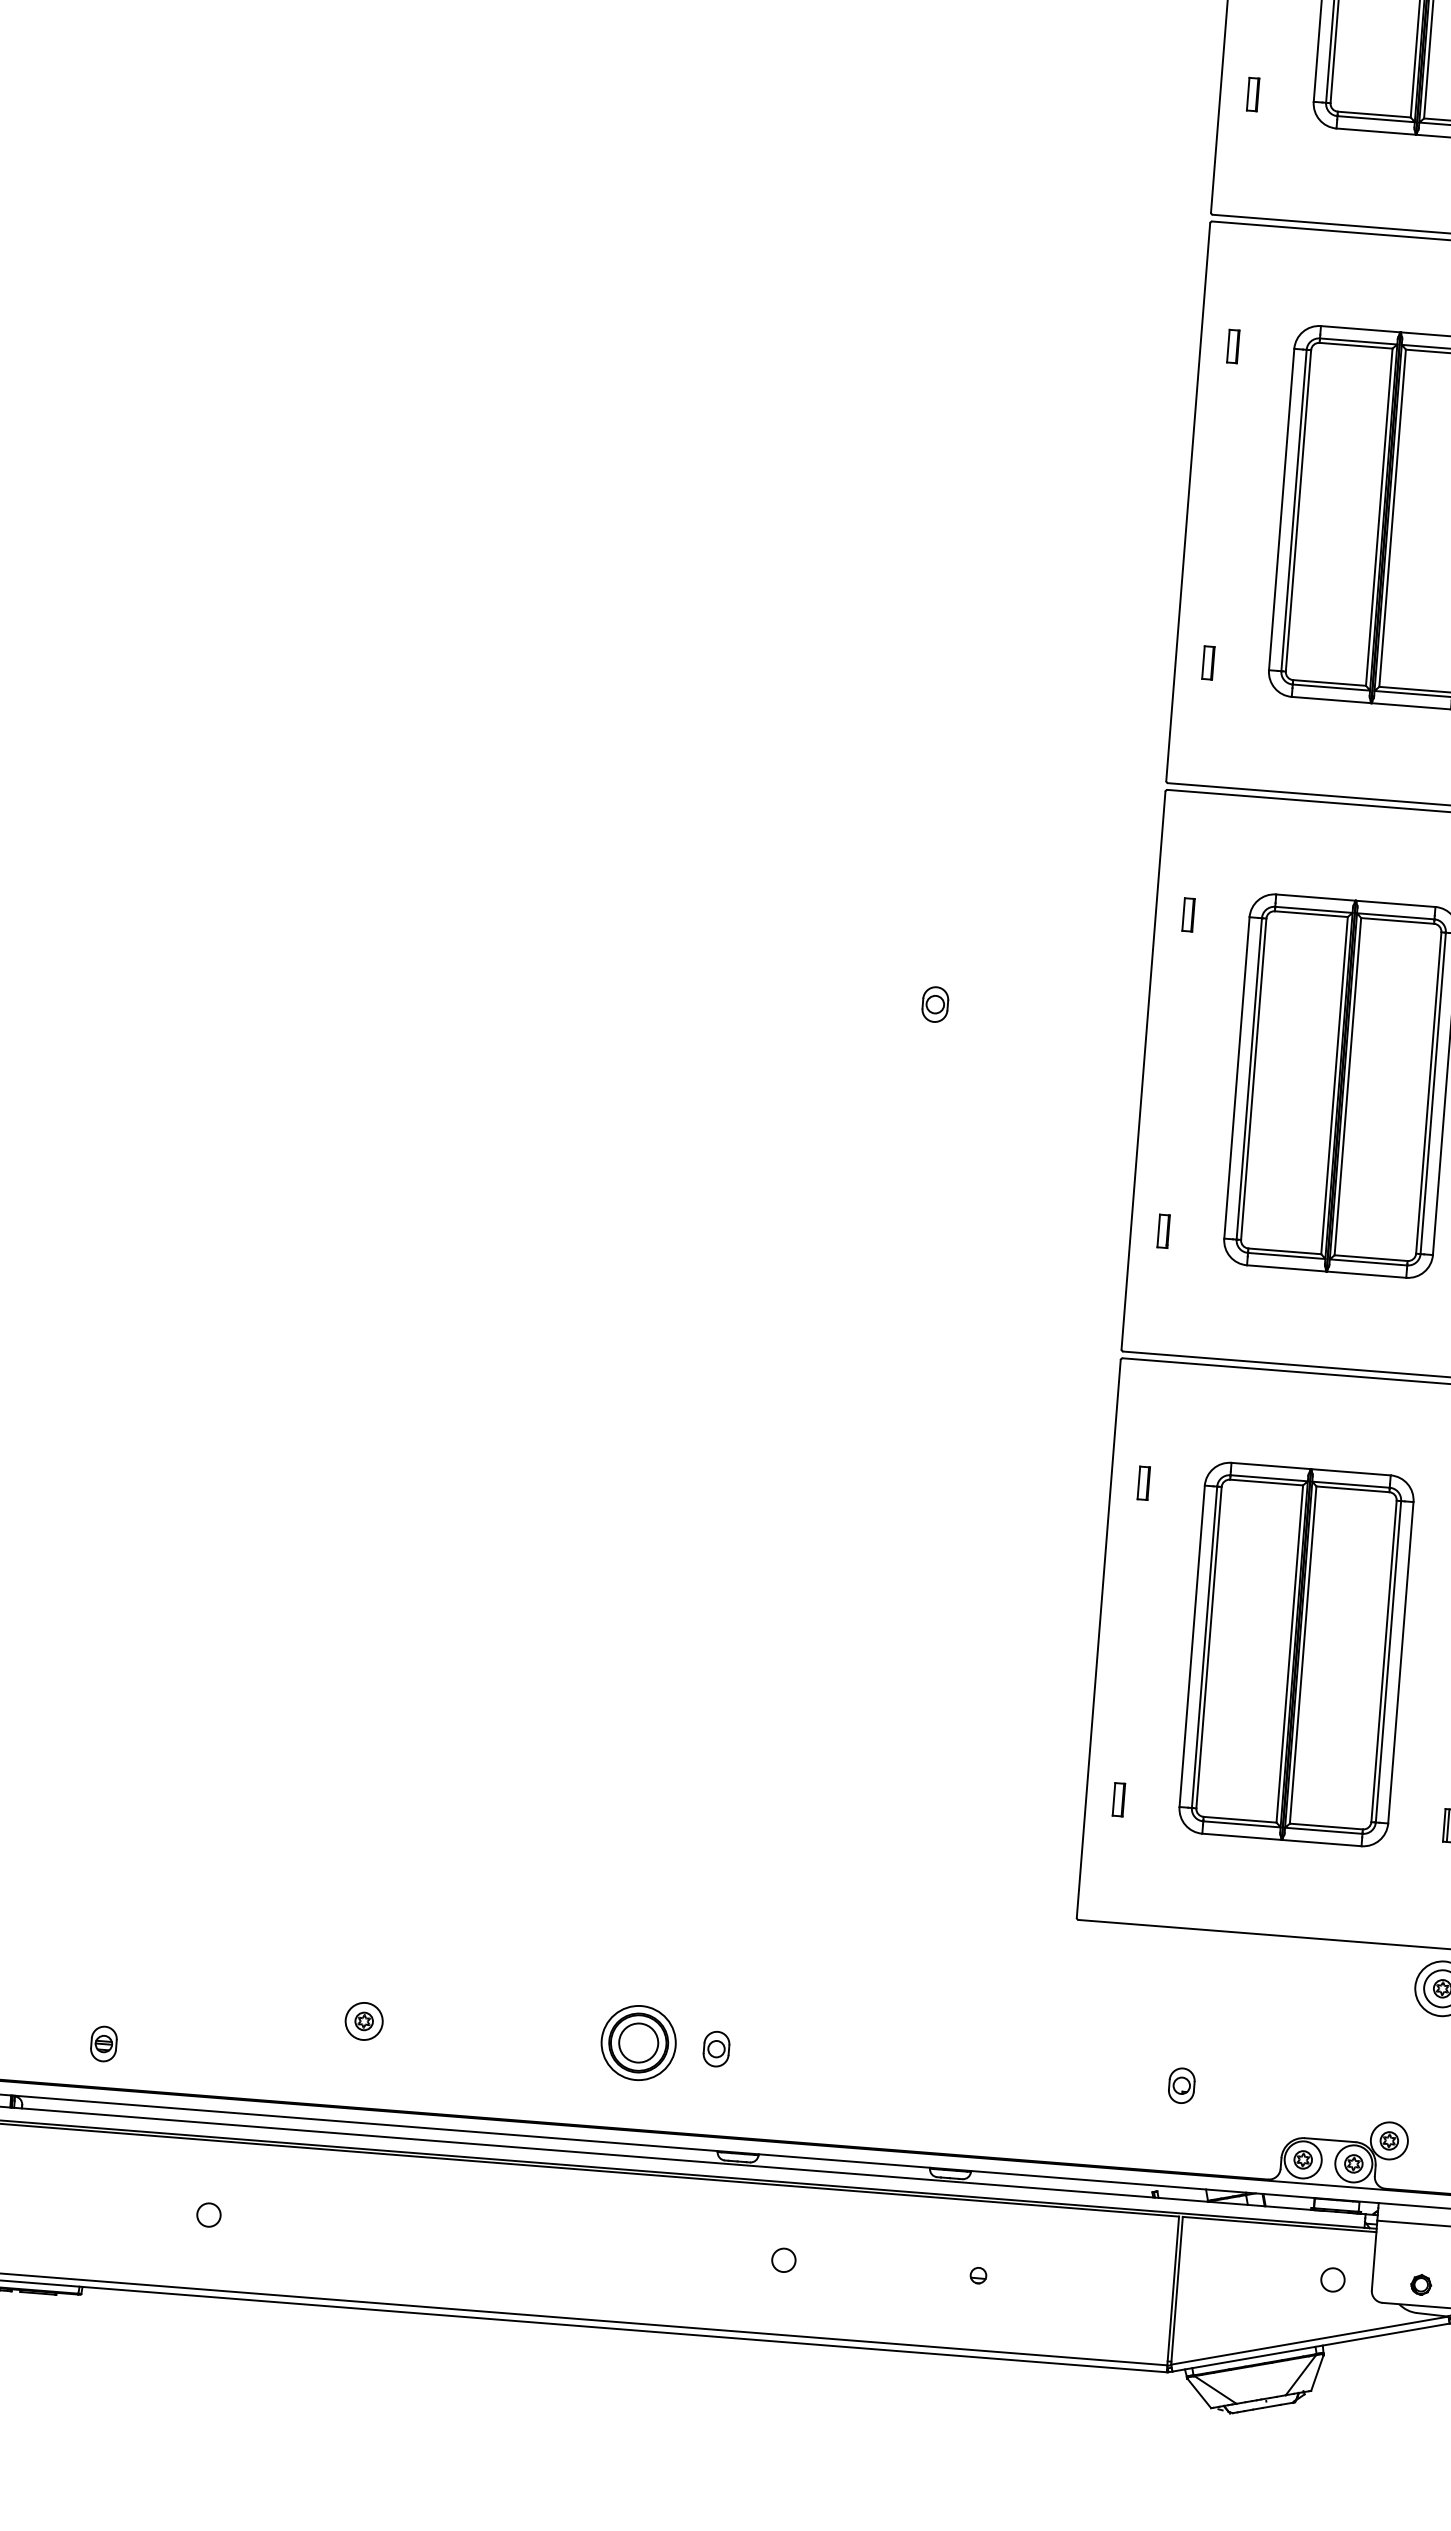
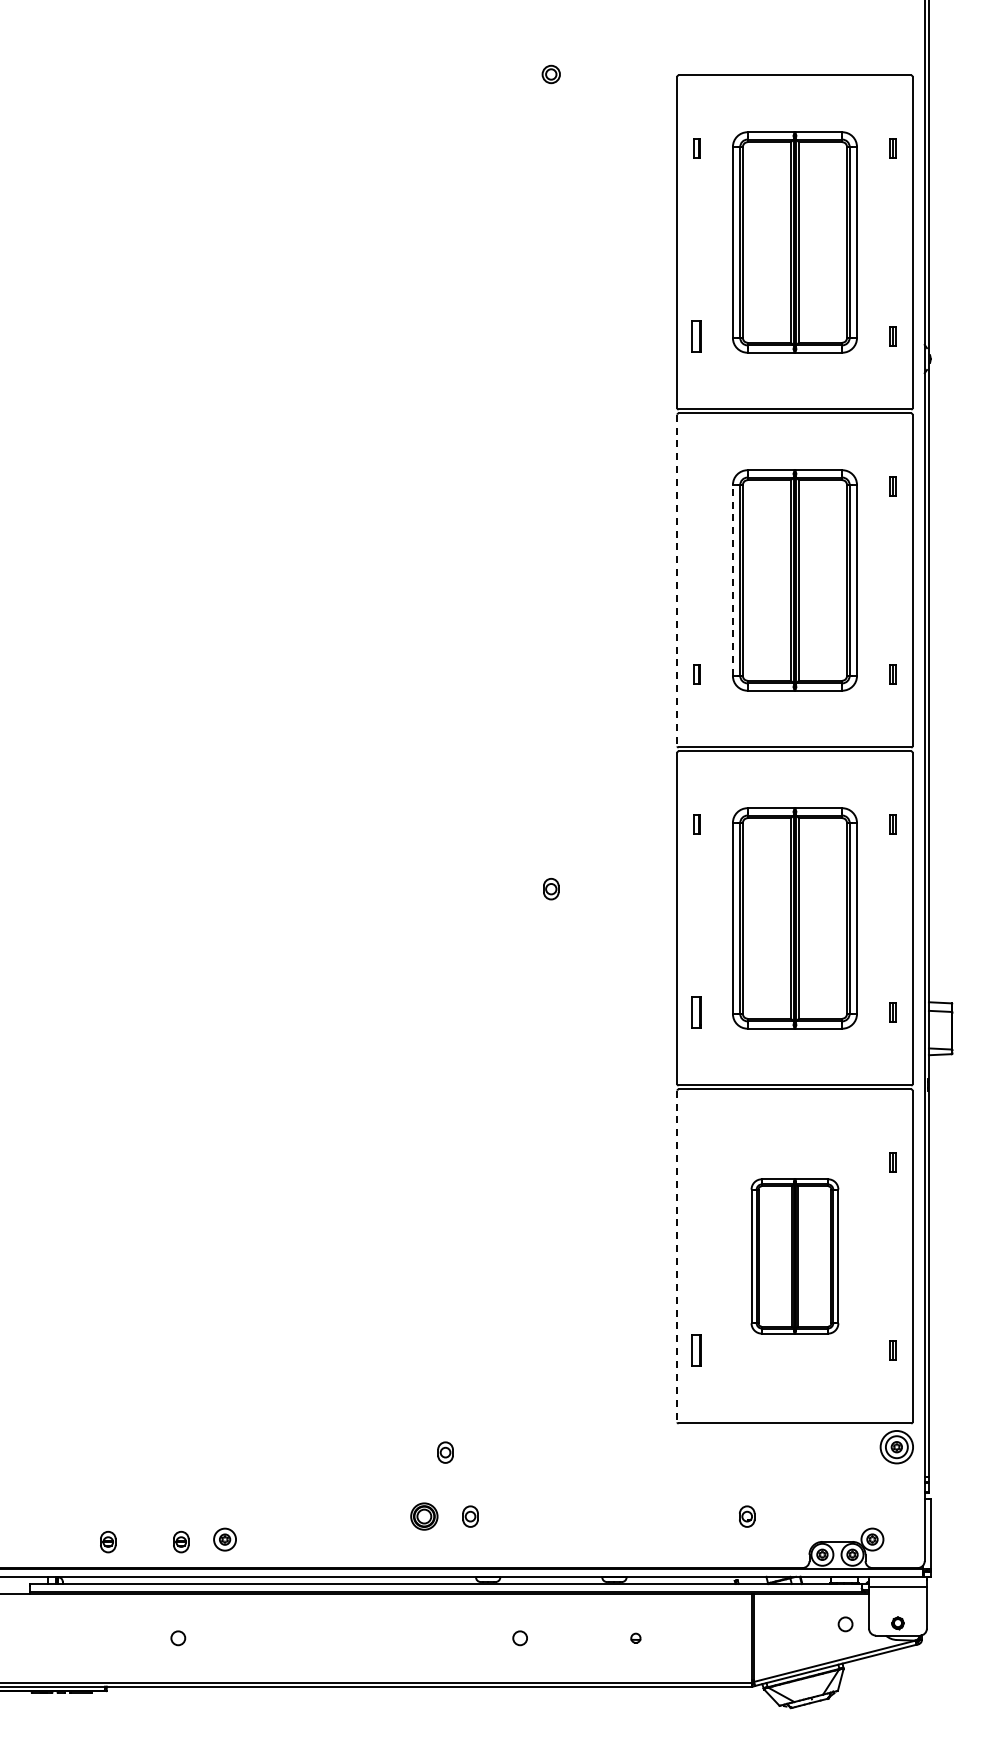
part: (1252, 94) -> (696, 336), size x1.6
part: (1232, 346) -> (696, 486), removed
line: (1188, 502) -> (677, 580), solid -> dashed
line: (1280, 509) -> (732, 580), solid -> dashed
part: (1163, 1231) -> (696, 1012), size x1.6
part: (1143, 1483) -> (696, 1162), removed
line: (1098, 1639) -> (677, 1256), solid -> dashed
part: (1295, 1654) -> (794, 1256), size x0.7
part: (1118, 1799) -> (696, 1350), size x1.6
part: (682, 1937) -> (445, 1452), added
part: (363, 2021) -> (224, 1539), moved
part: (639, 2042) -> (424, 1516), size x0.6
part: (227, 2052) -> (181, 1541), added

